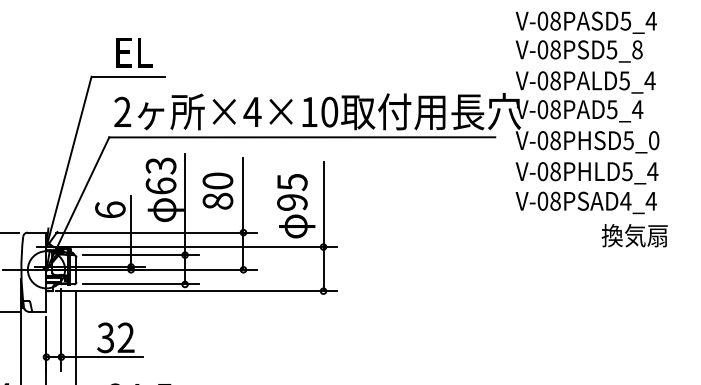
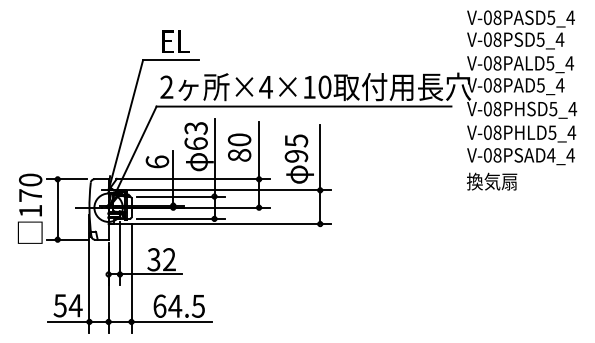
text: (636, 49) -> (559, 39), V-08PSD5_8 -> V-08PSD5_4
text: (653, 139) -> (572, 108), V-08PHSD5_0 -> V-08PHSD5_4
text: (635, 235) -> (492, 181), moved

